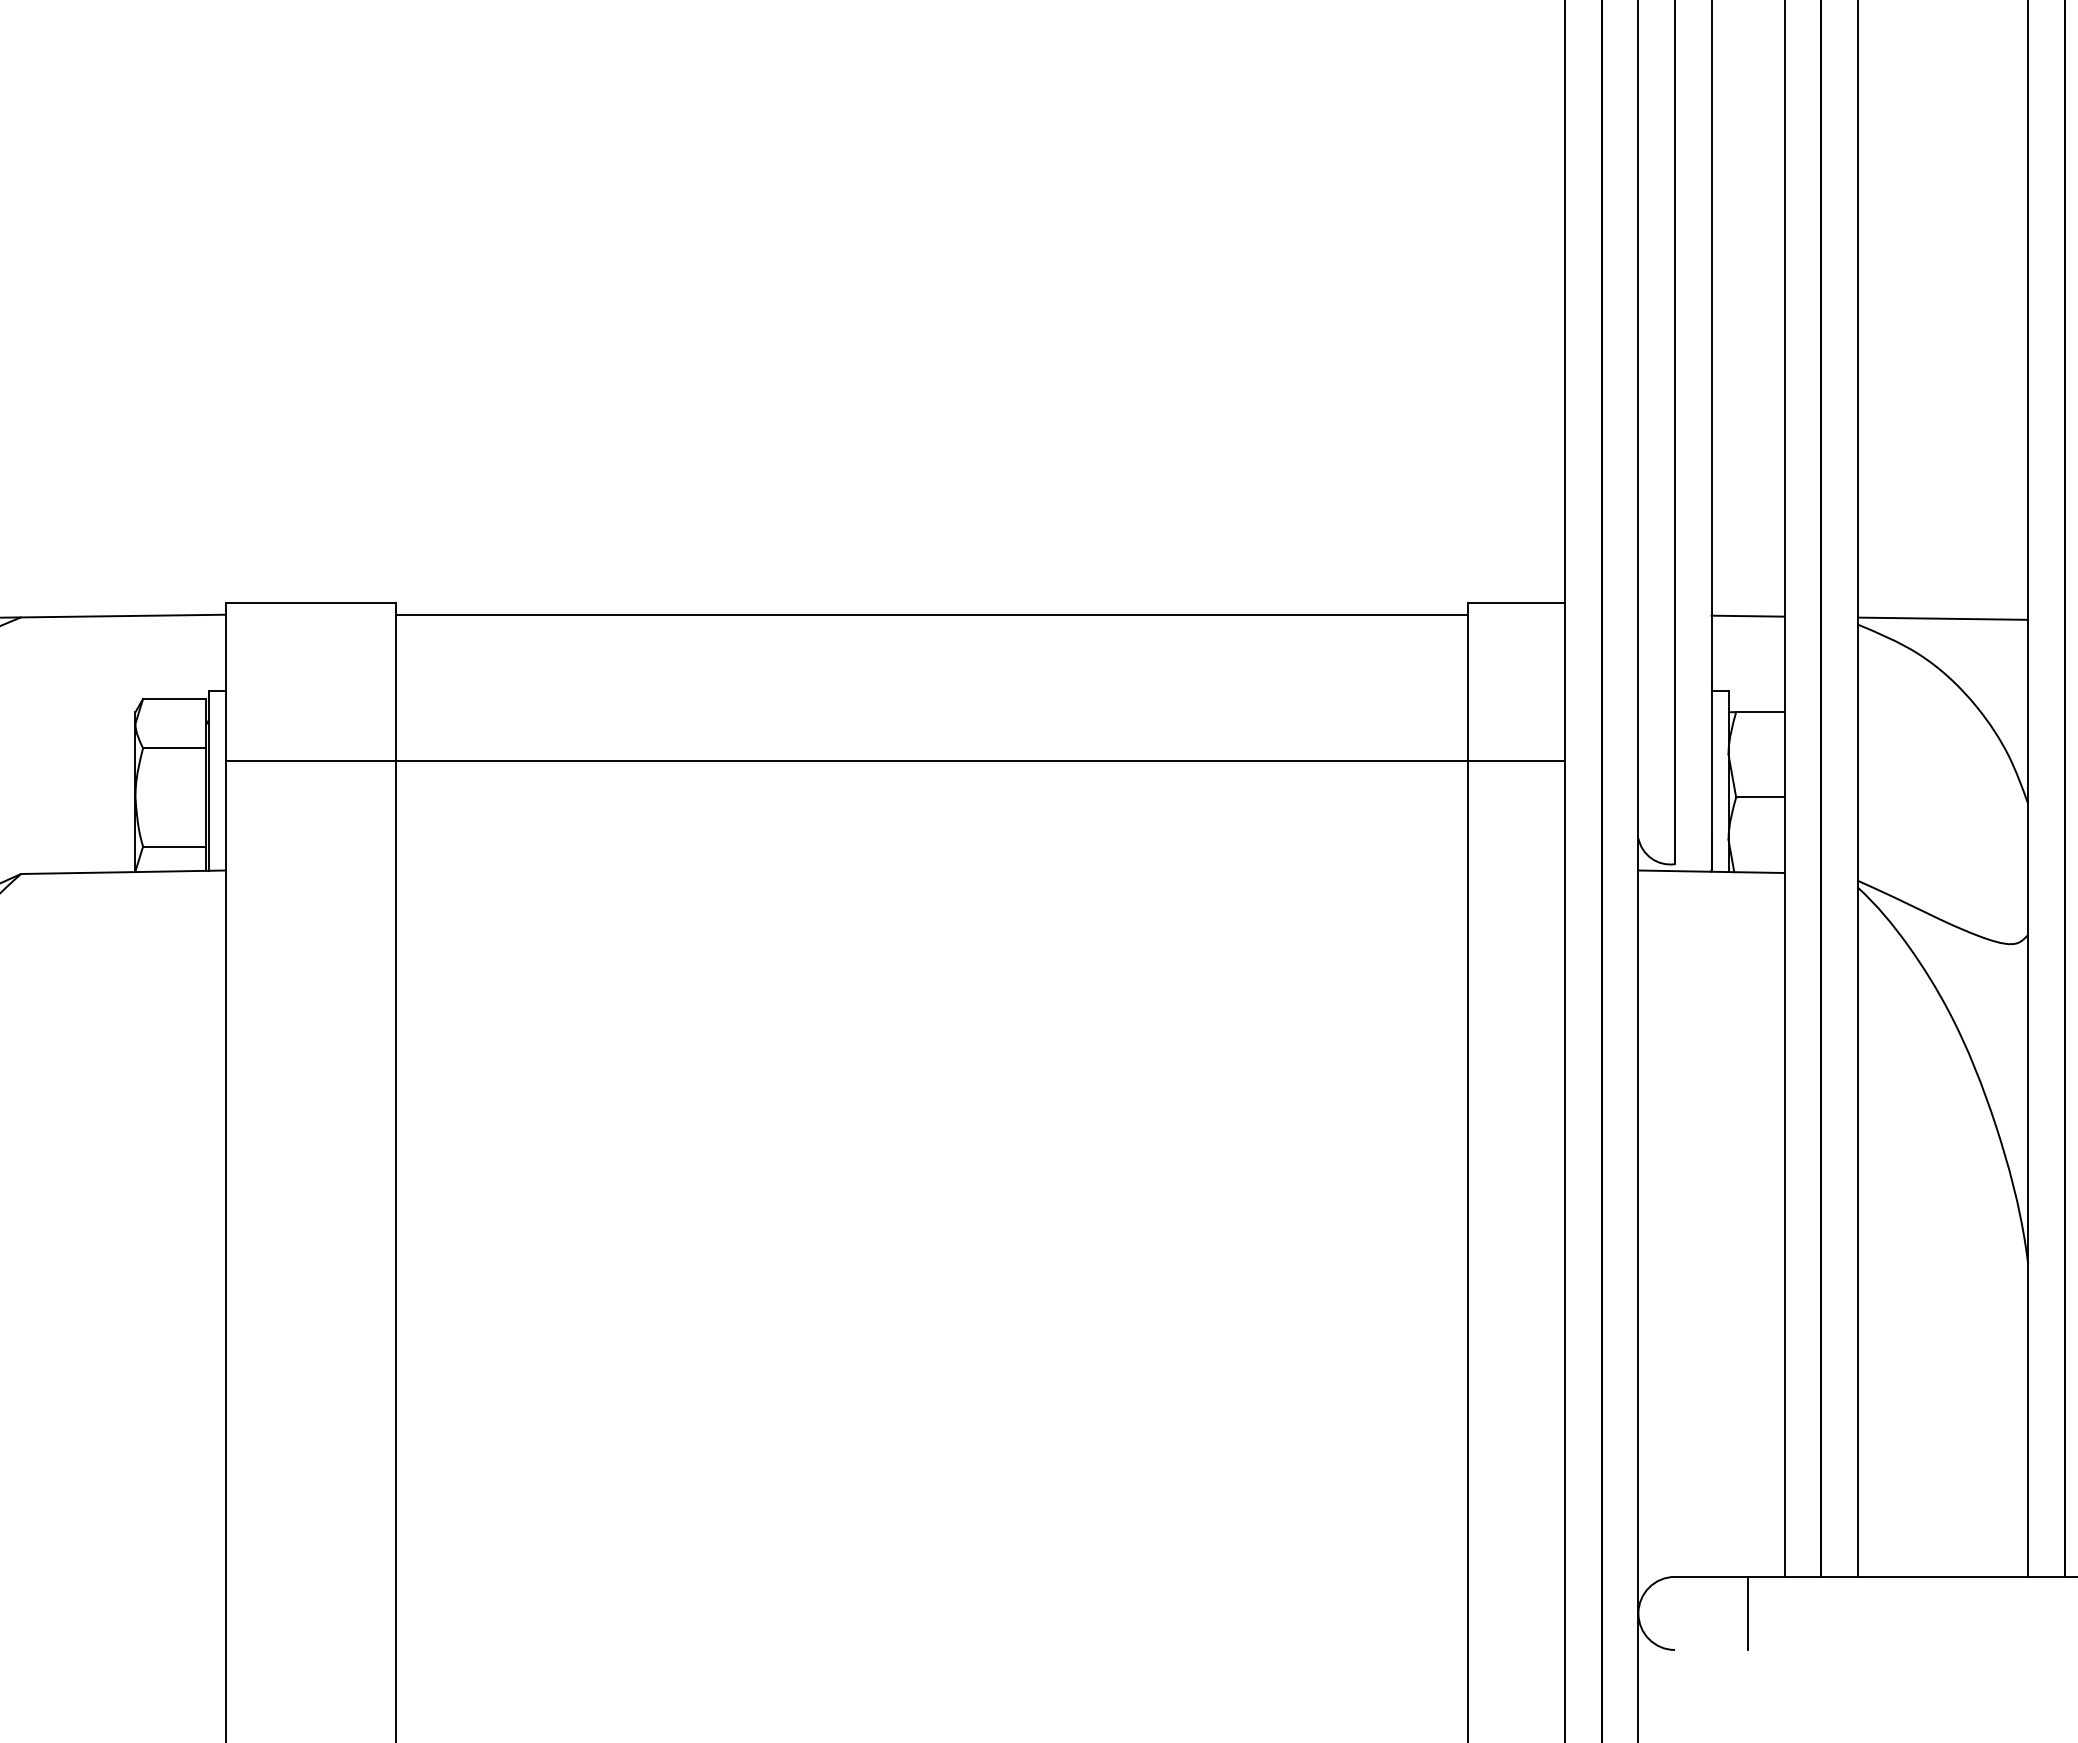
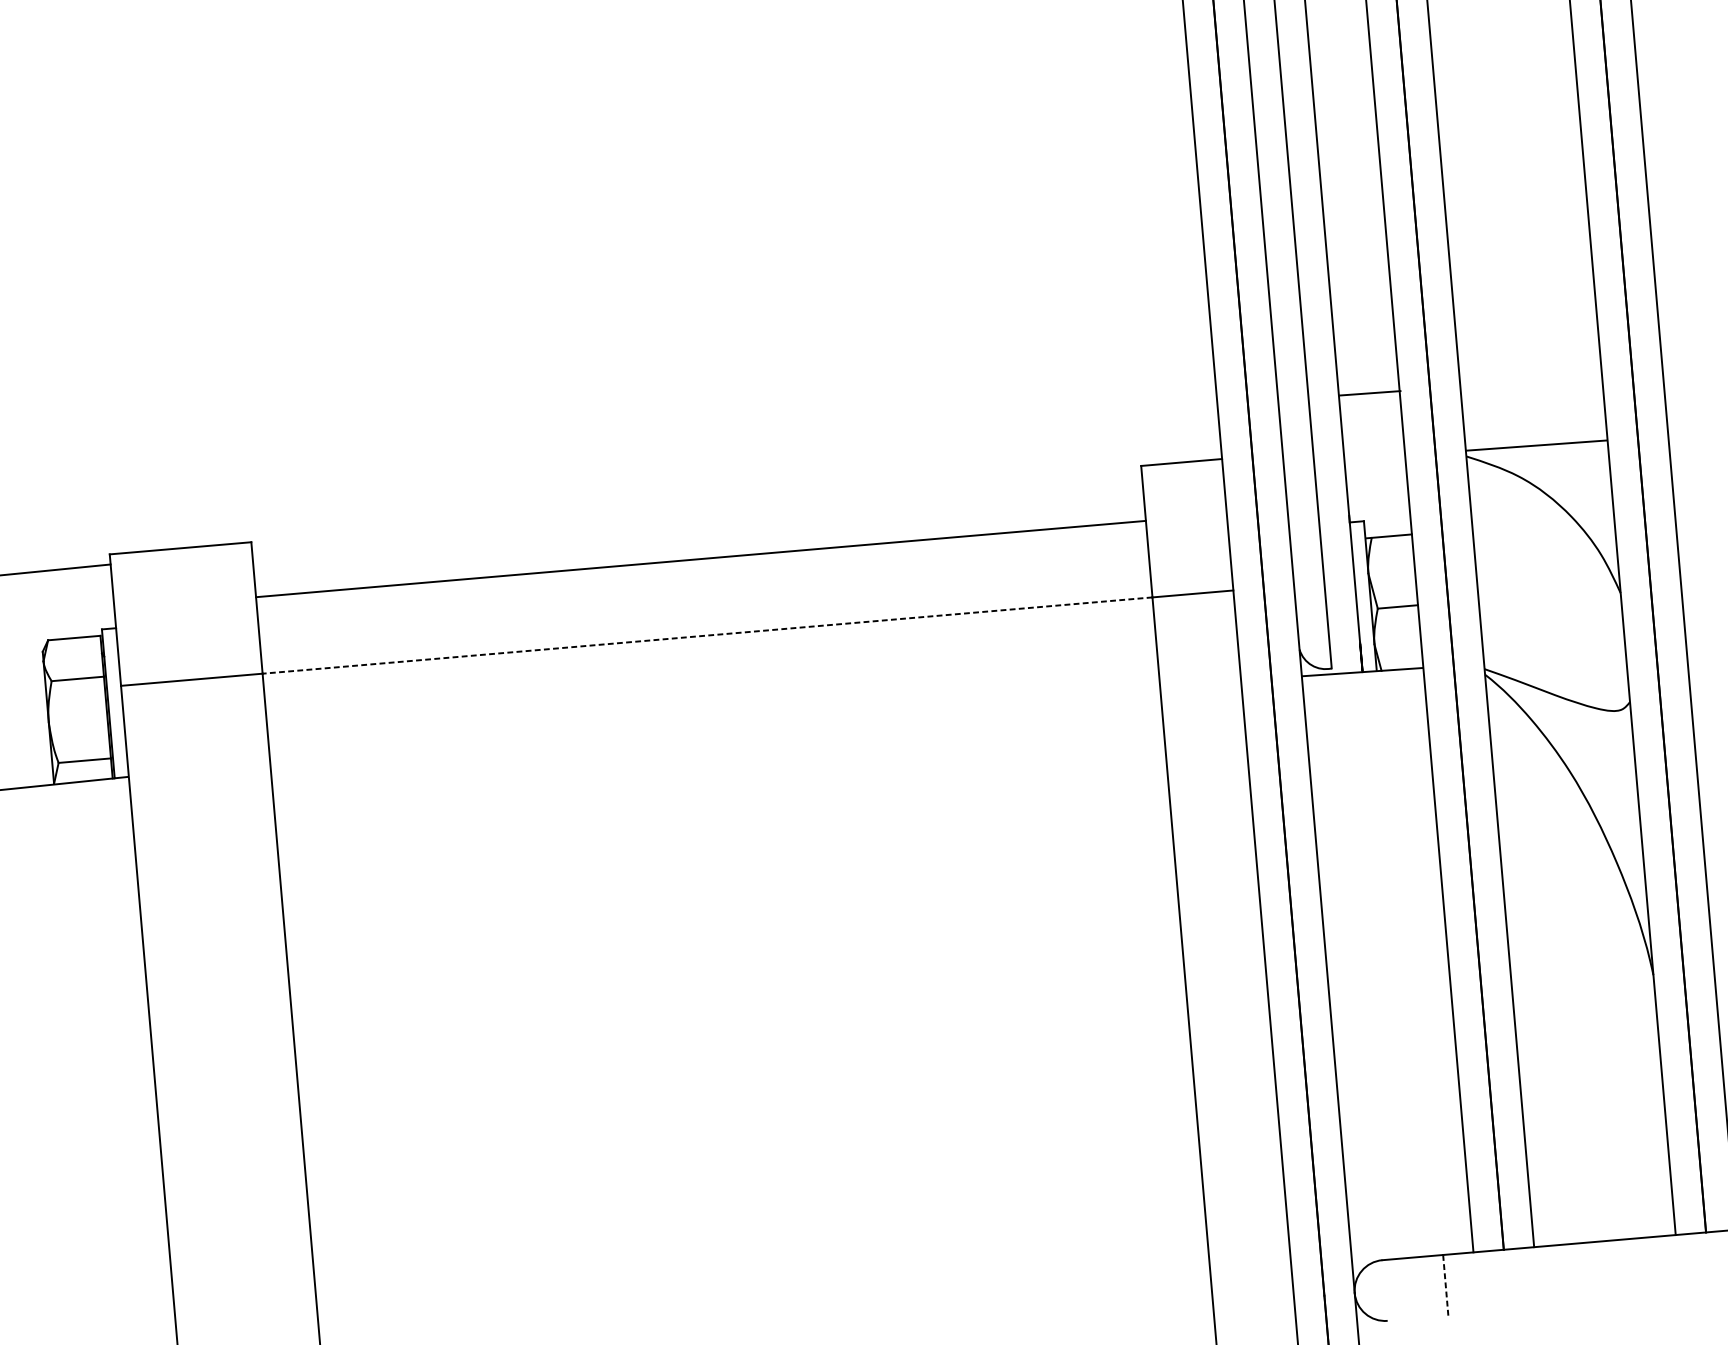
line: (931, 614) -> (700, 558), moved
line: (1747, 615) -> (1369, 392), moved
line: (932, 760) -> (707, 635), solid -> dashed
line: (1748, 1613) -> (1446, 1285), solid -> dashed

